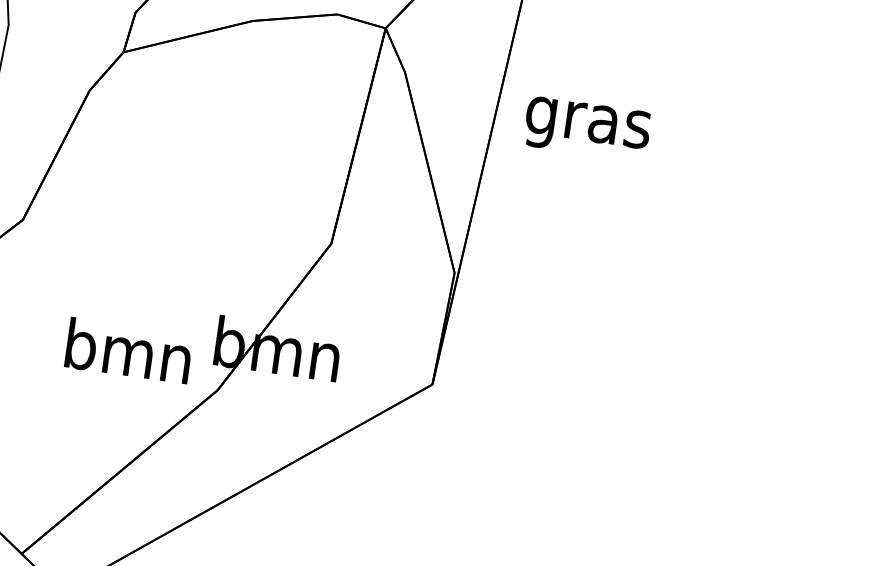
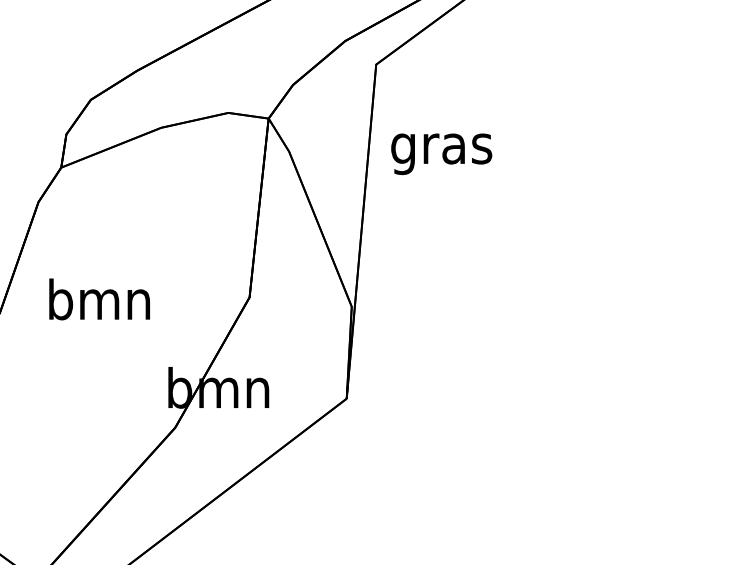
text: (587, 128) -> (441, 153), moved
text: (128, 351) -> (99, 299), moved

